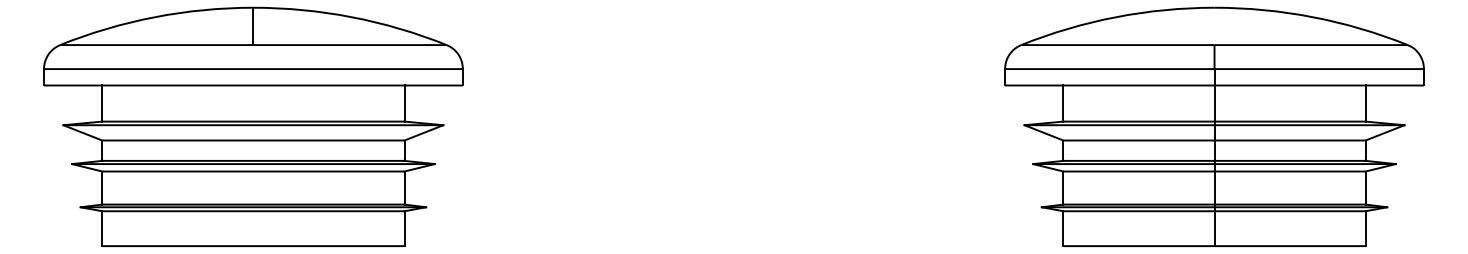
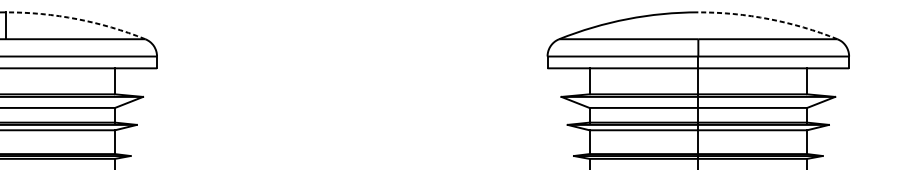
arc: (351, 17) -> (76, 19), solid -> dashed
arc: (1312, 17) -> (768, 19), solid -> dashed

